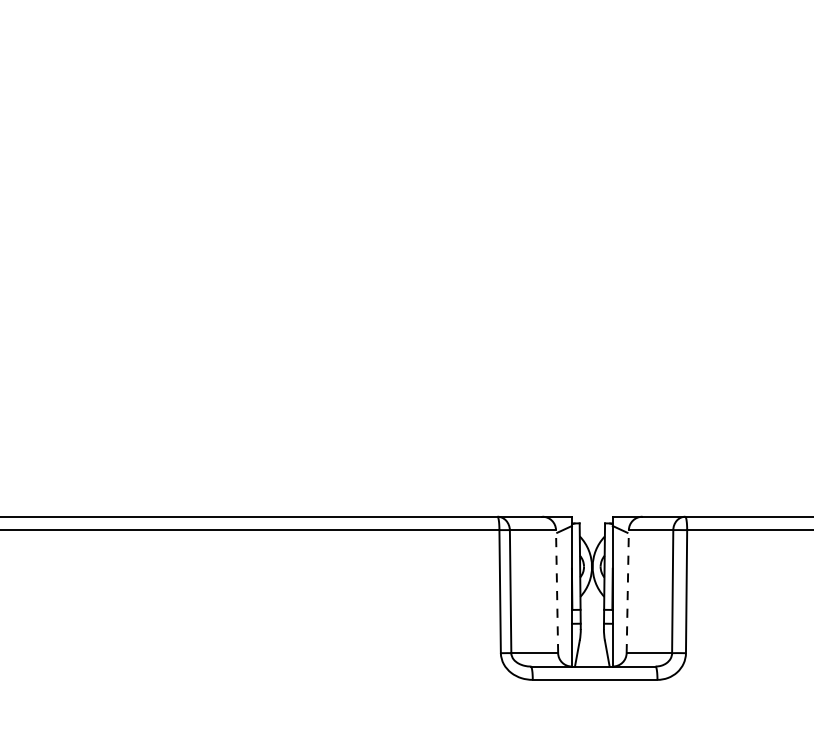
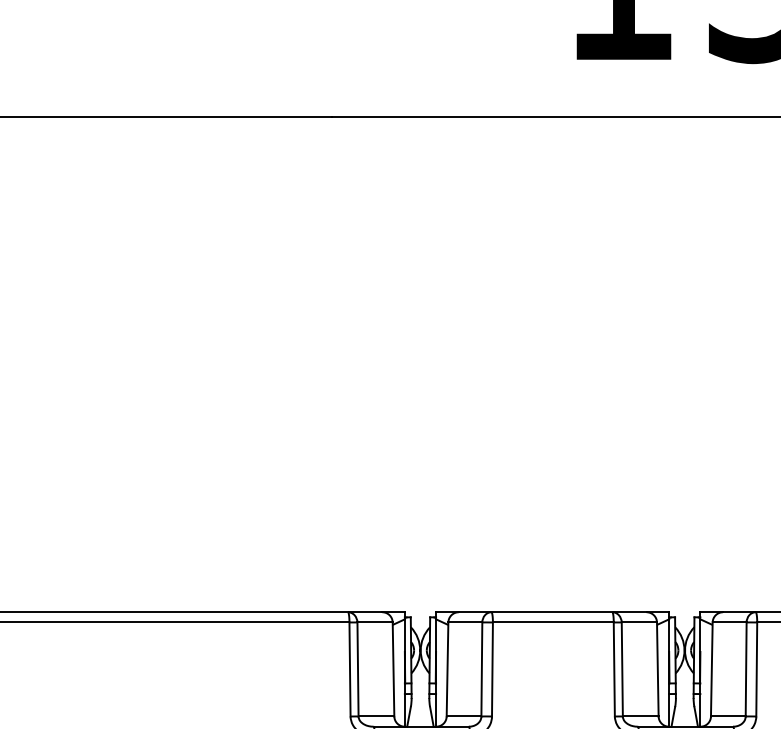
line: (557, 590) -> (393, 668), dashed -> solid
line: (627, 590) -> (447, 668), dashed -> solid

